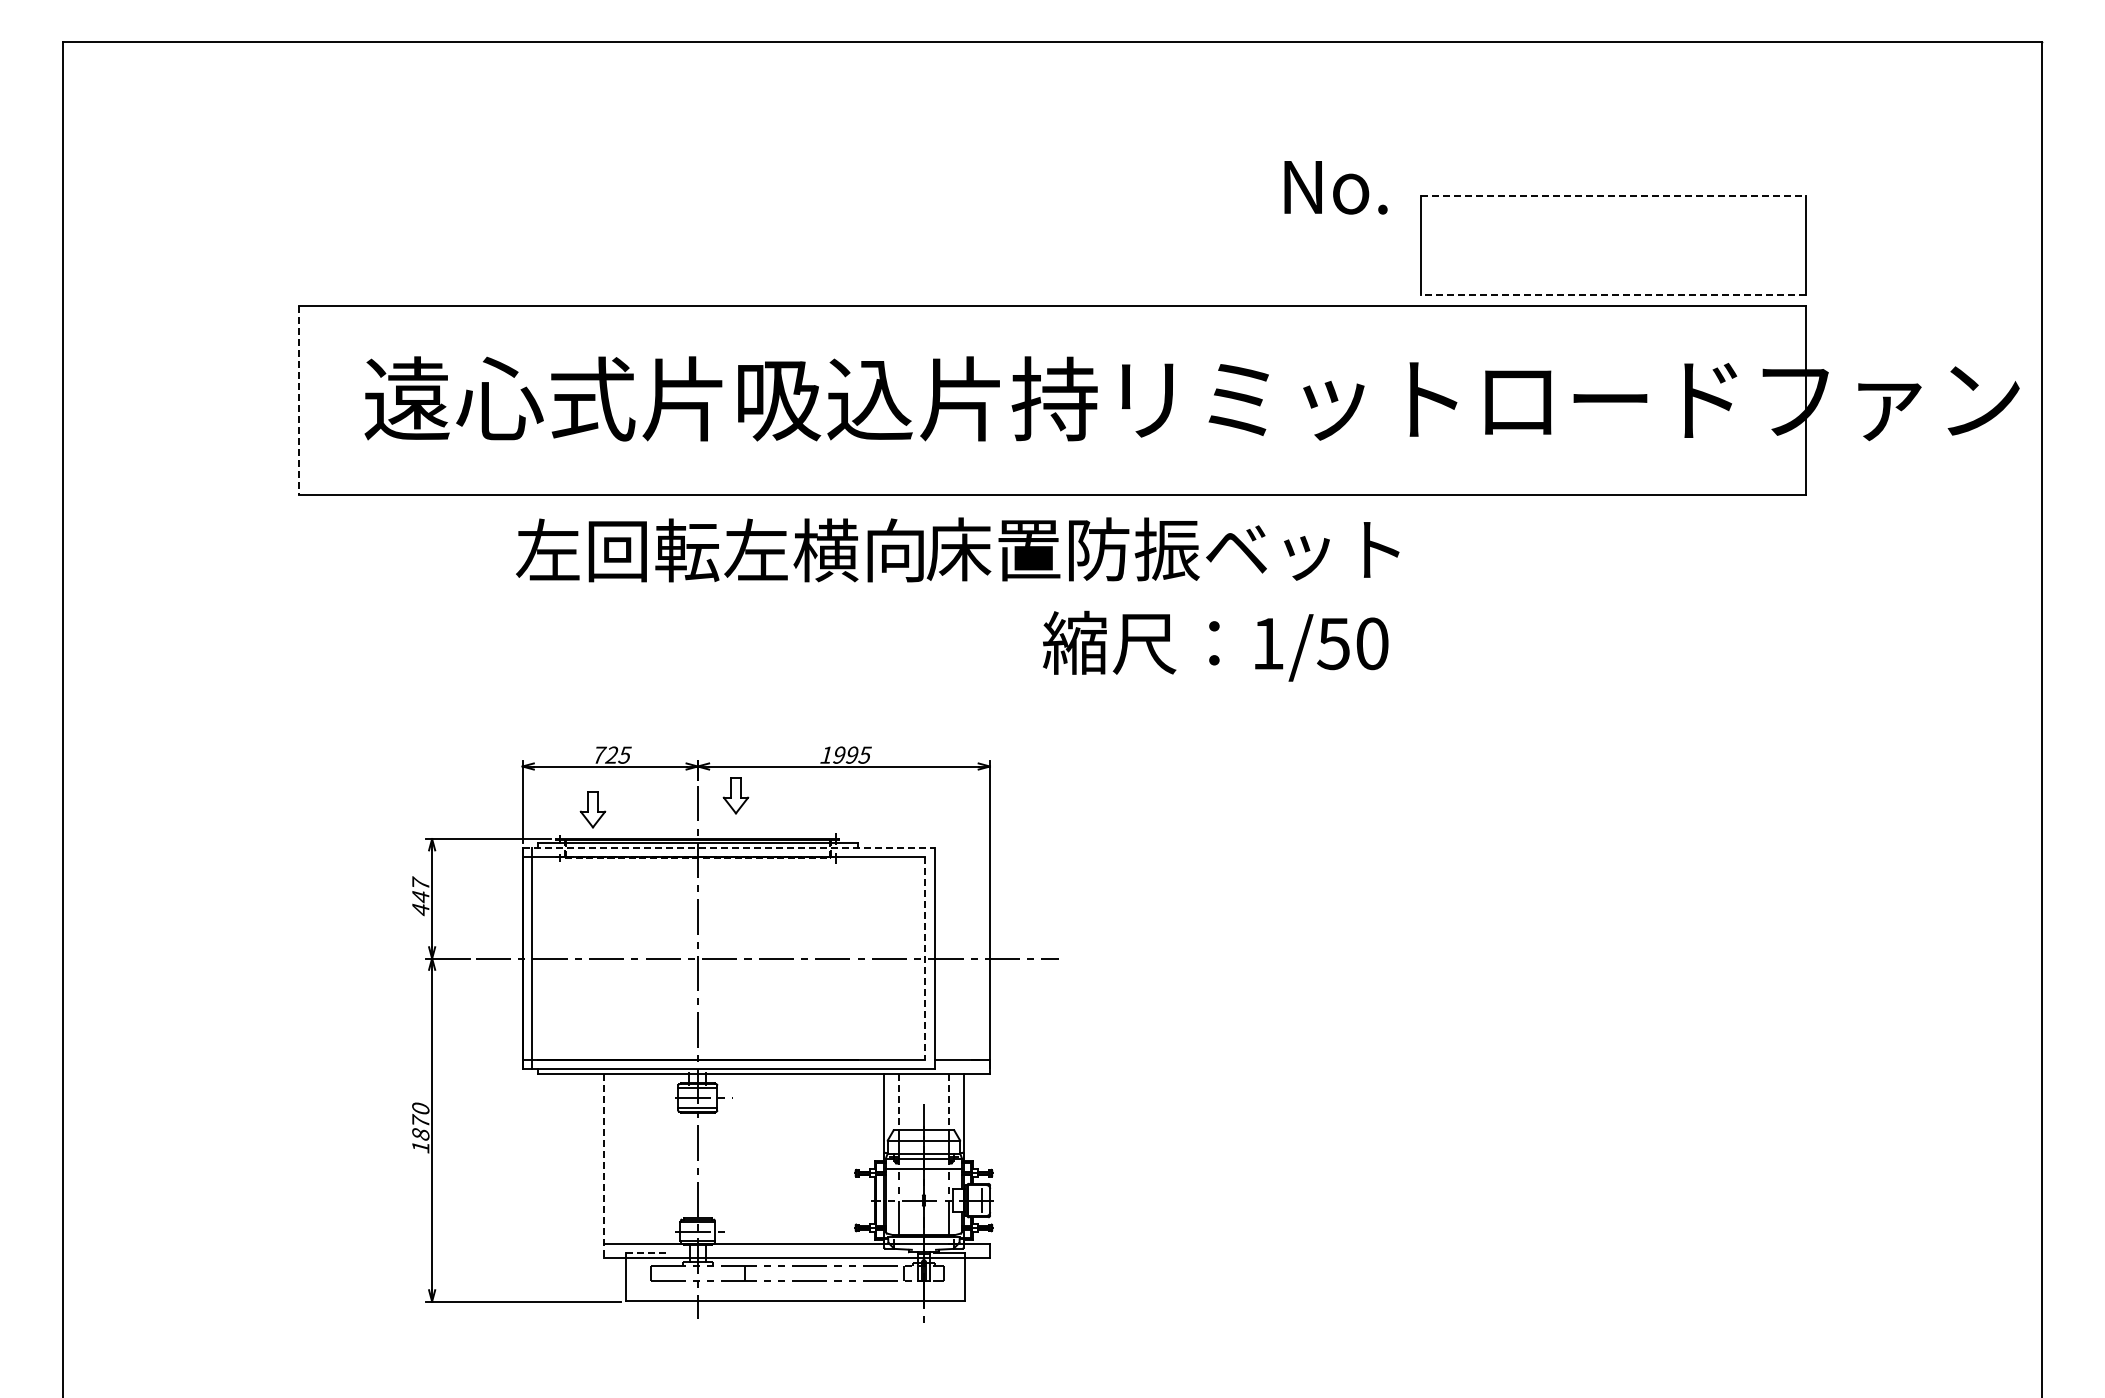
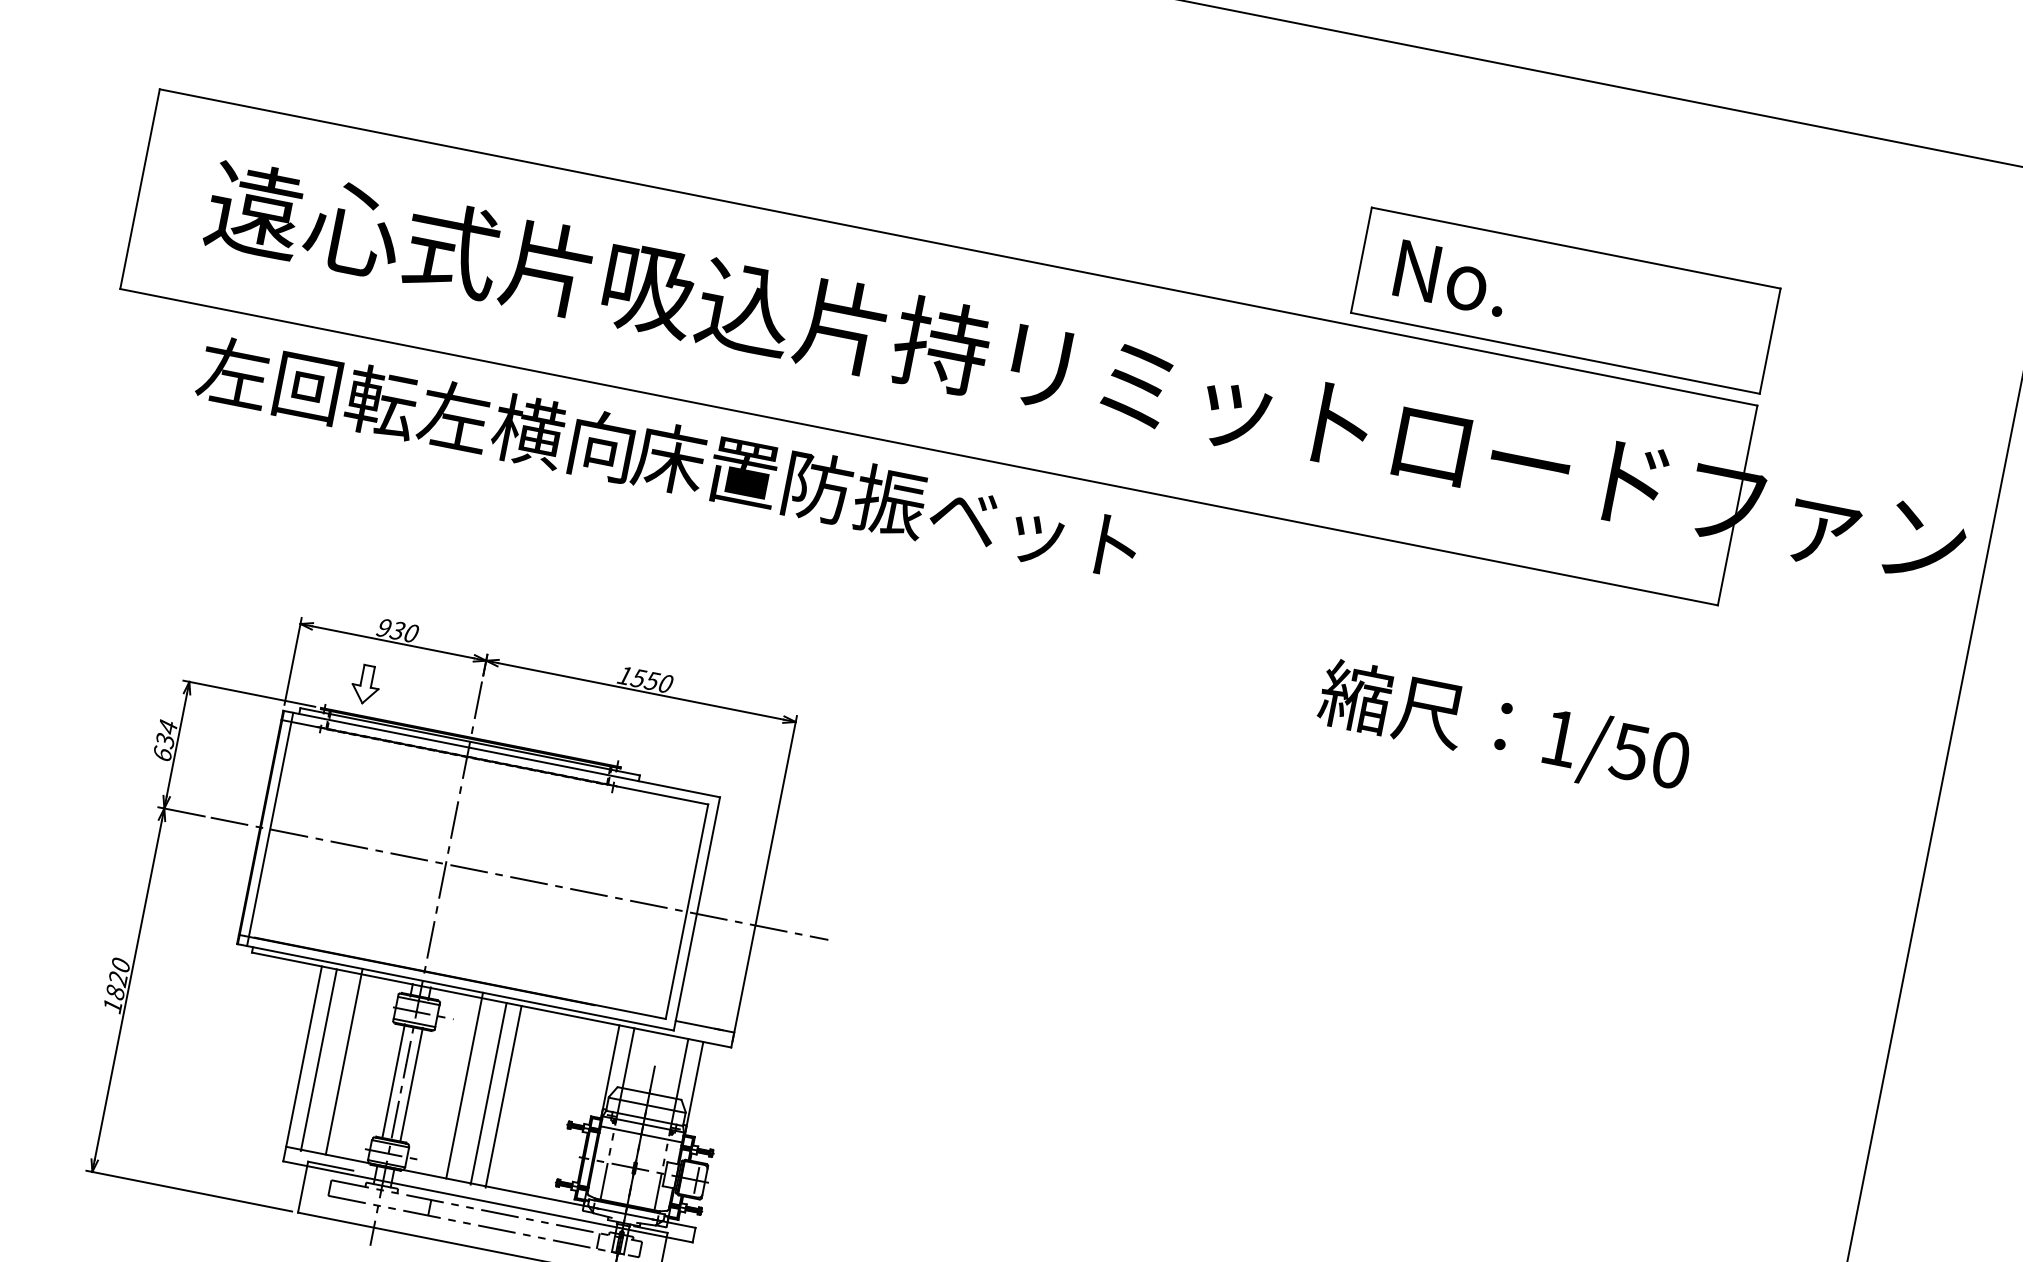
text: (1335, 187) -> (1451, 278), moved
line: (1613, 195) -> (1576, 247), dashed -> solid
line: (1613, 295) -> (1555, 353), dashed -> solid
line: (298, 401) -> (139, 190), dashed -> solid
text: (957, 549) -> (668, 457), moved
text: (1215, 645) -> (1504, 729), moved
text: (611, 754) -> (397, 629), 725 -> 930
text: (851, 754) -> (651, 680), 1995 -> 1550
part: (735, 795) -> (520, 699), removed
line: (729, 848) -> (502, 754), dashed -> solid
text: (420, 896) -> (165, 740), 447 -> 634
line: (925, 958) -> (687, 911), dashed -> solid
line: (898, 1102) -> (628, 1058), dashed -> solid
line: (949, 1102) -> (682, 1069), dashed -> solid
text: (420, 1120) -> (118, 977), 1870 -> 1820
line: (640, 1155) -> (343, 1060), added
line: (754, 1155) -> (464, 1084), added
line: (617, 1158) -> (318, 1059), added
line: (777, 1158) -> (488, 1092), added
line: (792, 1158) -> (504, 1096), added
line: (689, 1164) -> (393, 1080), added
line: (706, 1164) -> (411, 1084), added
line: (603, 1165) -> (302, 1063), dashed -> solid
line: (648, 1253) -> (331, 1166), dashed -> solid

